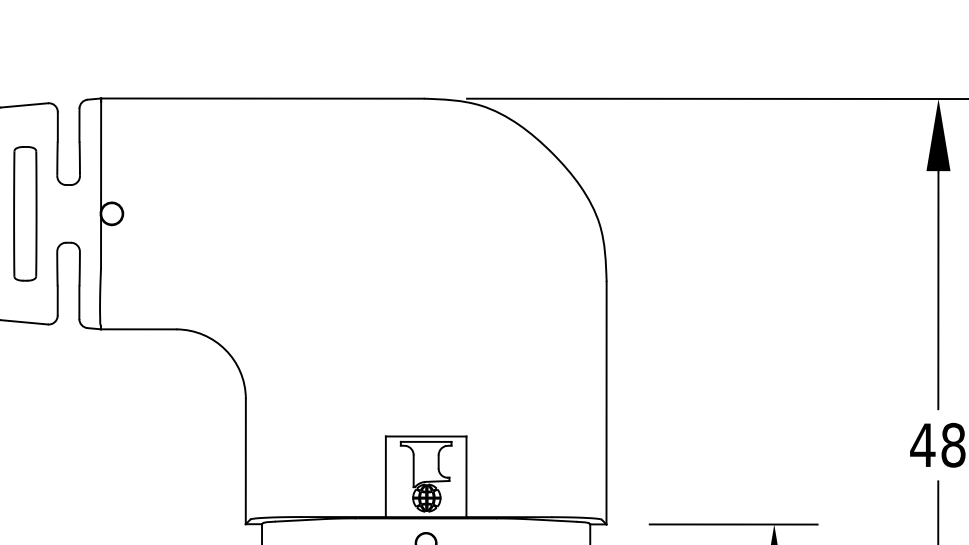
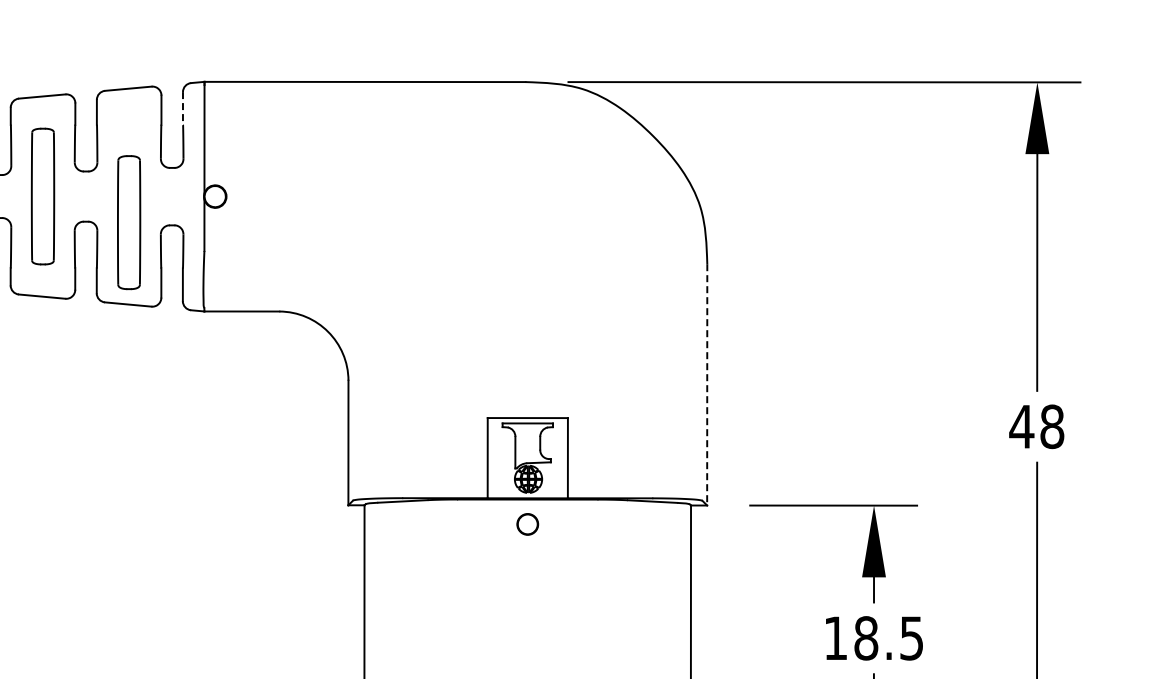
line: (78, 125) -> (182, 108), solid -> dashed
part: (25, 213) -> (129, 222), moved
line: (606, 402) -> (707, 384), solid -> dashed

